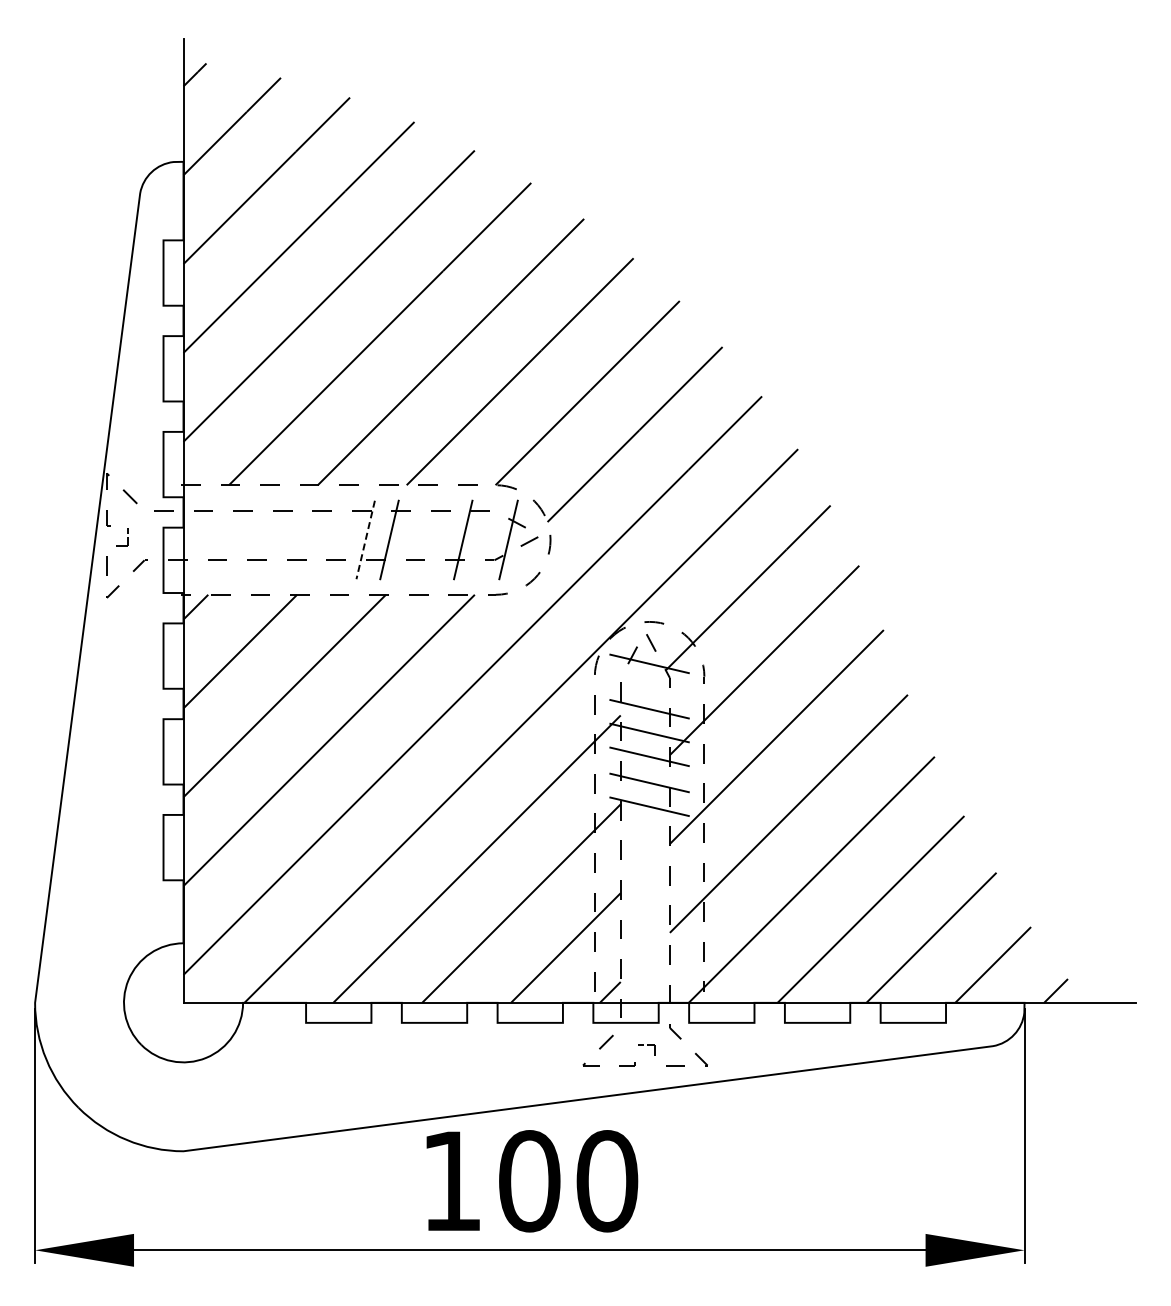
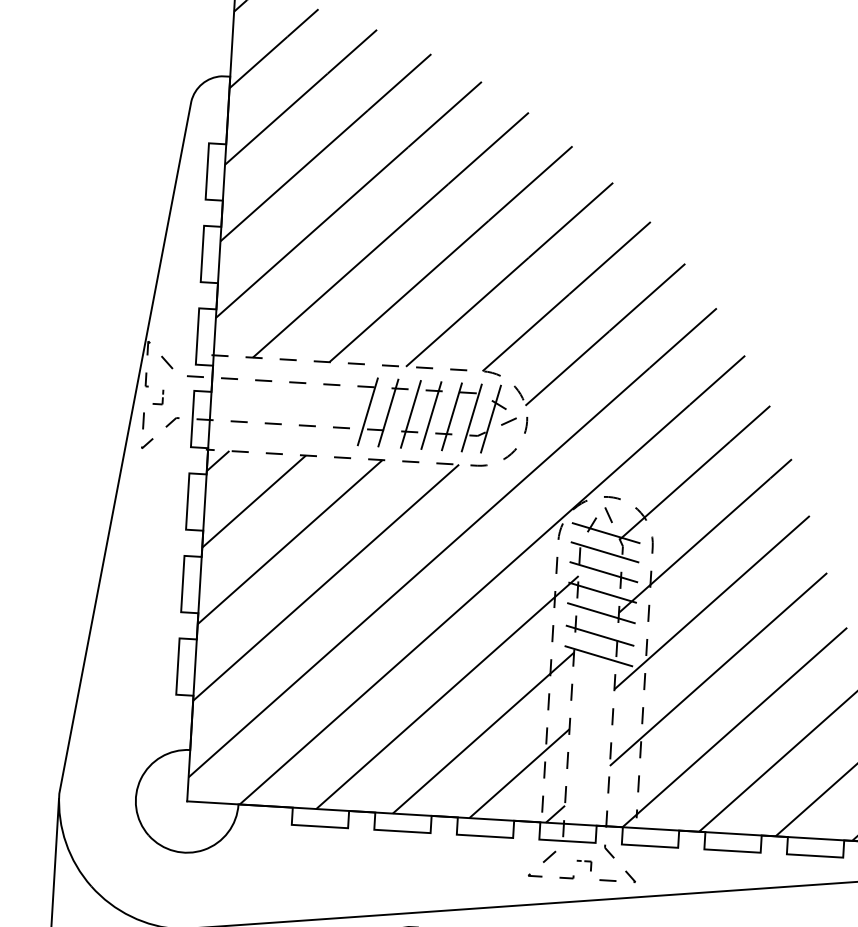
line: (415, 539) -> (410, 413), added
line: (439, 539) -> (431, 415), added
line: (486, 539) -> (471, 417), added
line: (365, 540) -> (367, 412), dashed -> solid
line: (649, 685) -> (604, 551), added

